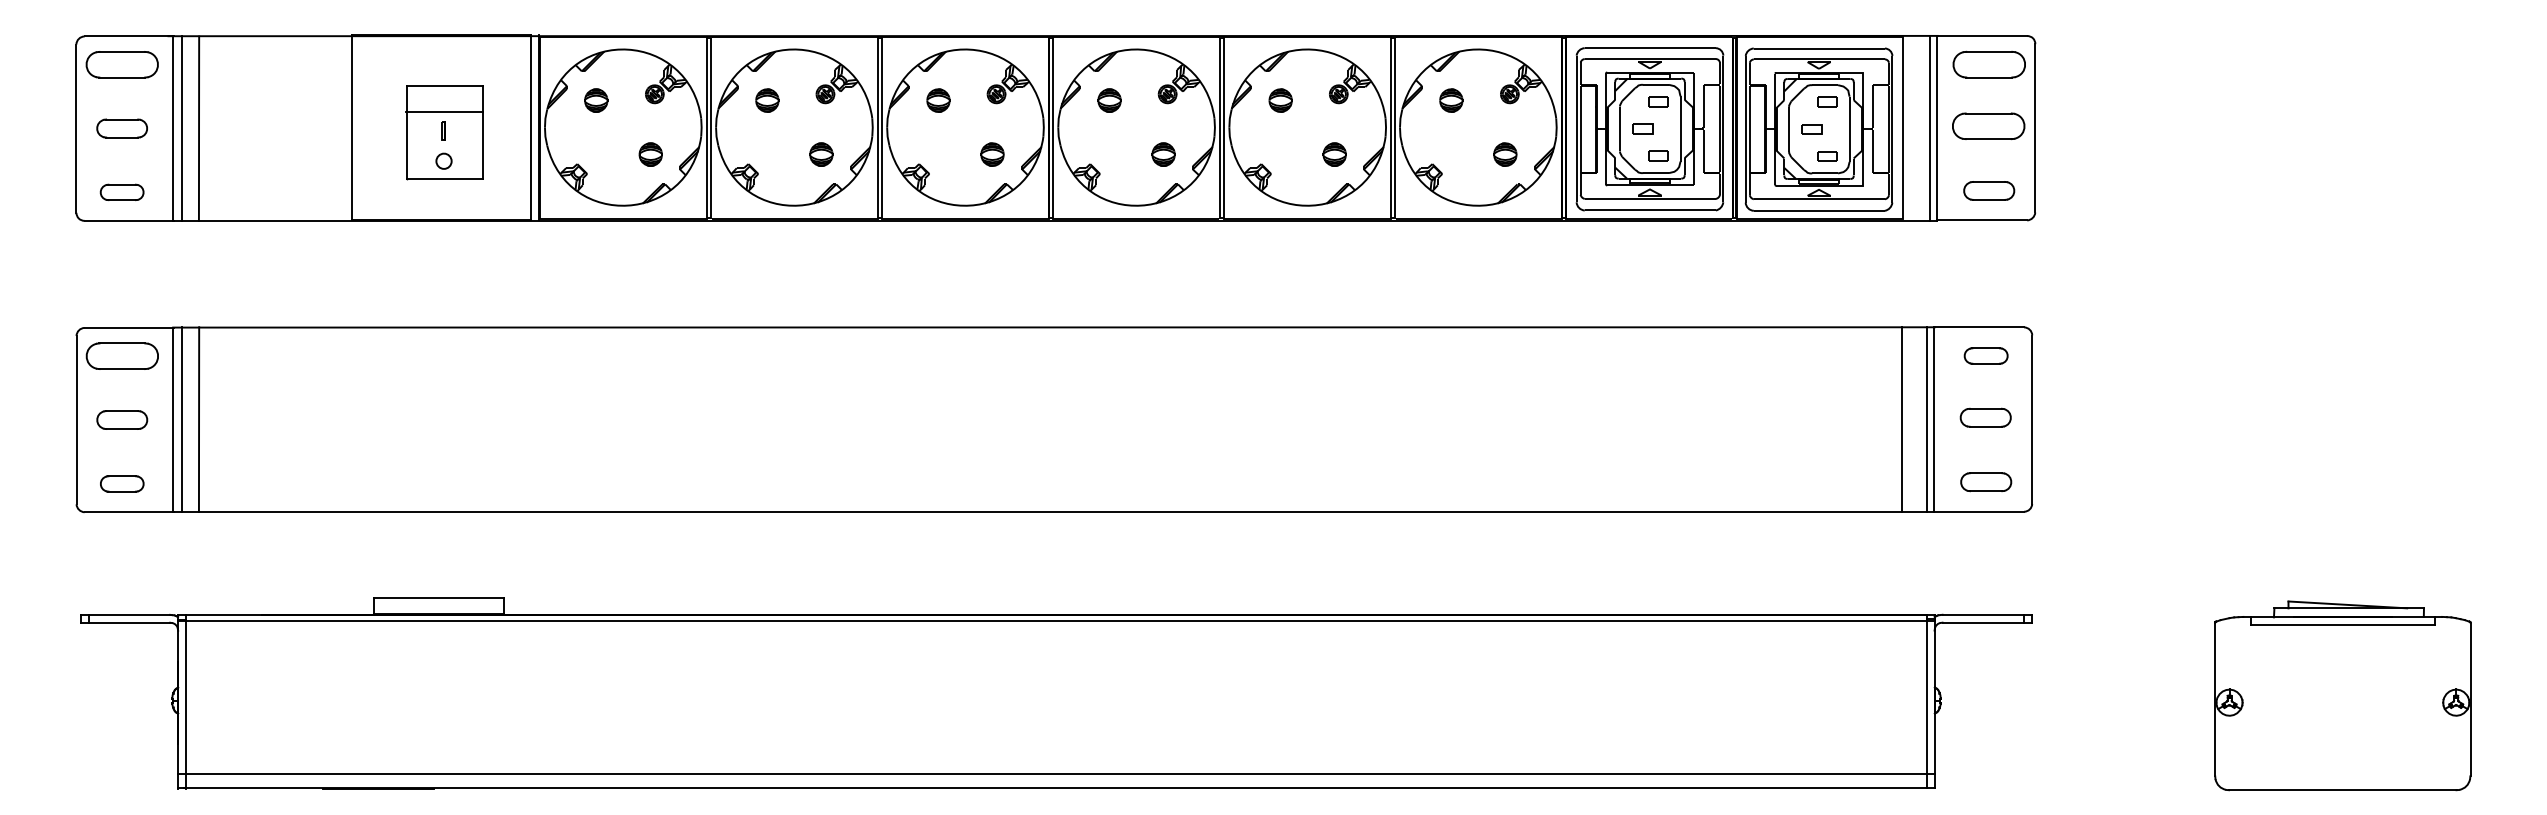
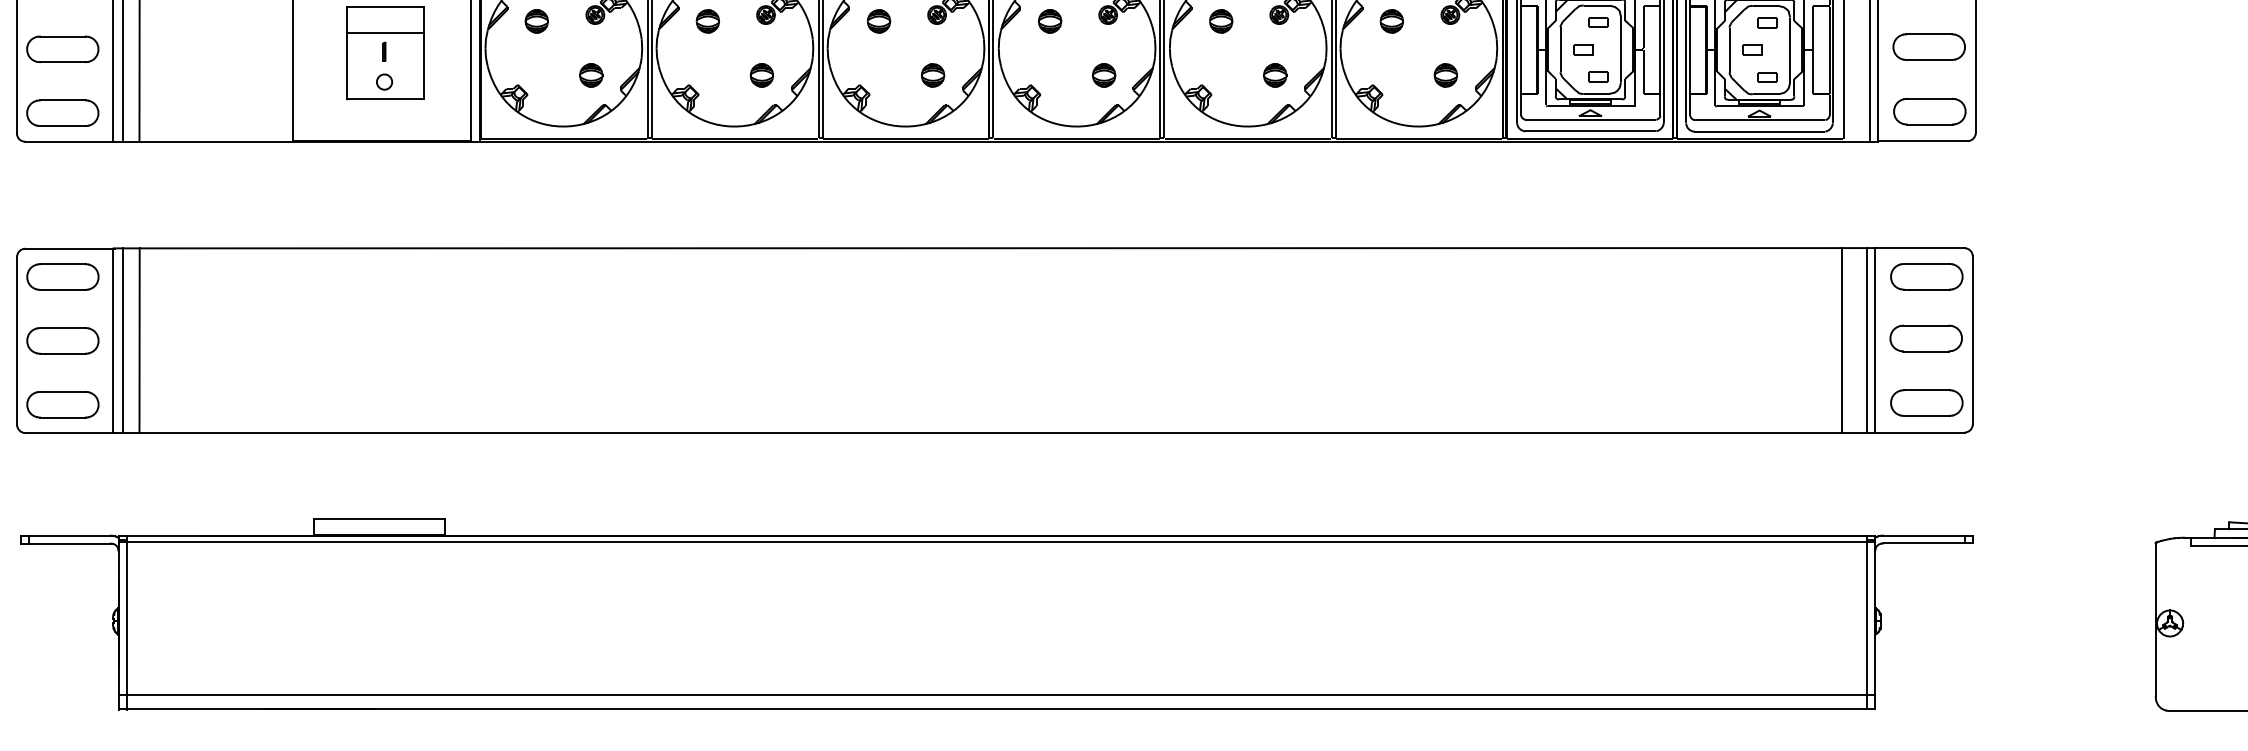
part: (121, 128) -> (62, 49), size x1.43
part: (1988, 190) -> (1929, 111), size x1.43
part: (121, 192) -> (62, 113), size x1.67
part: (1985, 355) -> (1926, 276), size x1.67
part: (1985, 417) -> (1926, 338), size x1.43
part: (121, 419) -> (62, 340), size x1.43
part: (1985, 481) -> (1926, 402), size x1.43
part: (121, 483) -> (62, 404), size x1.67

